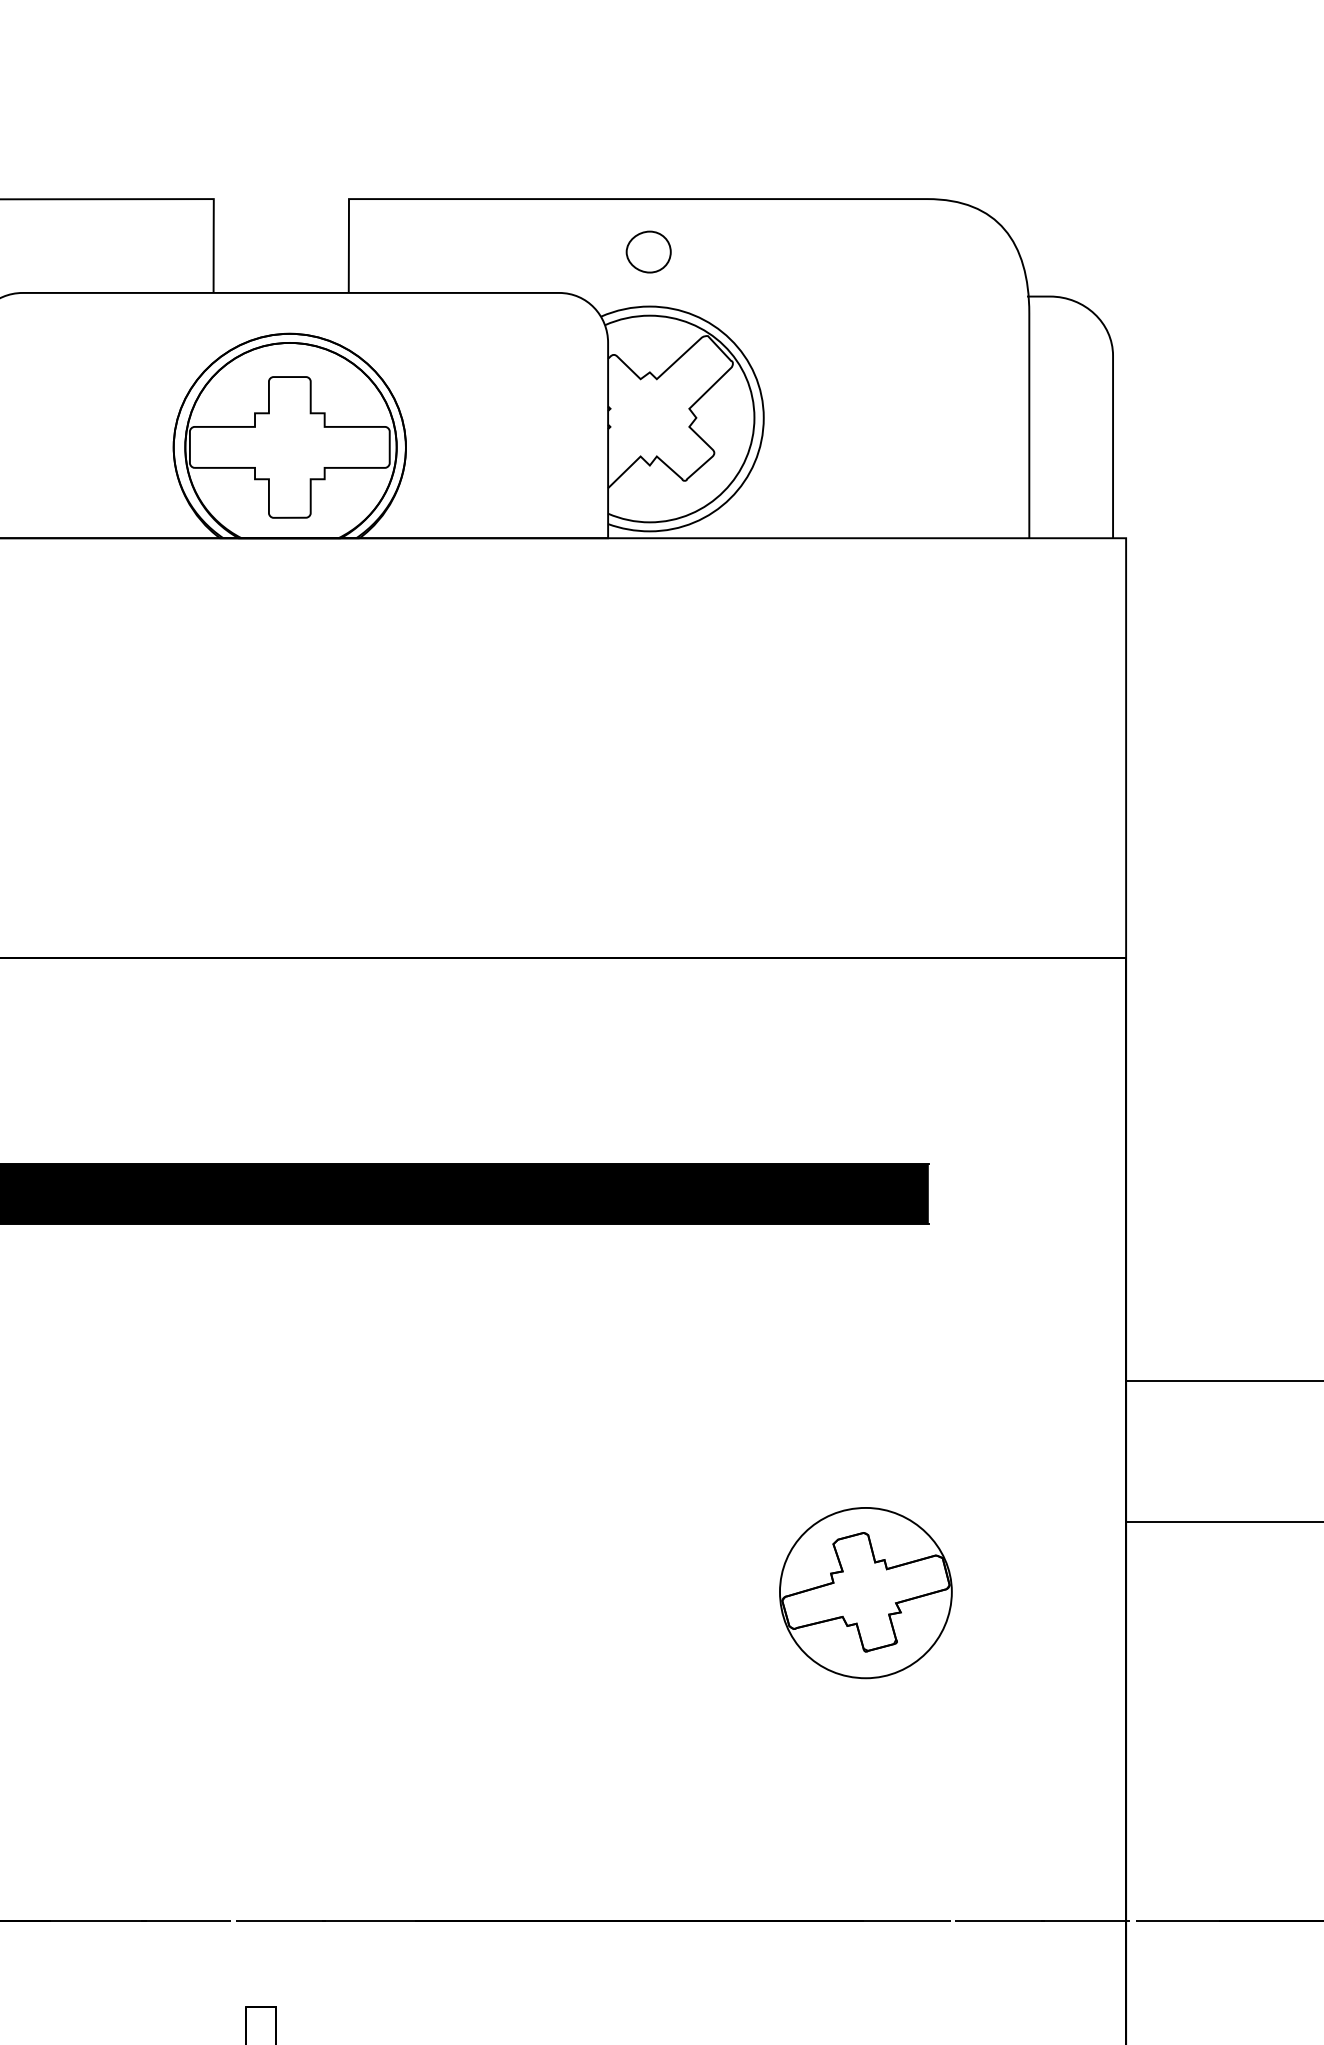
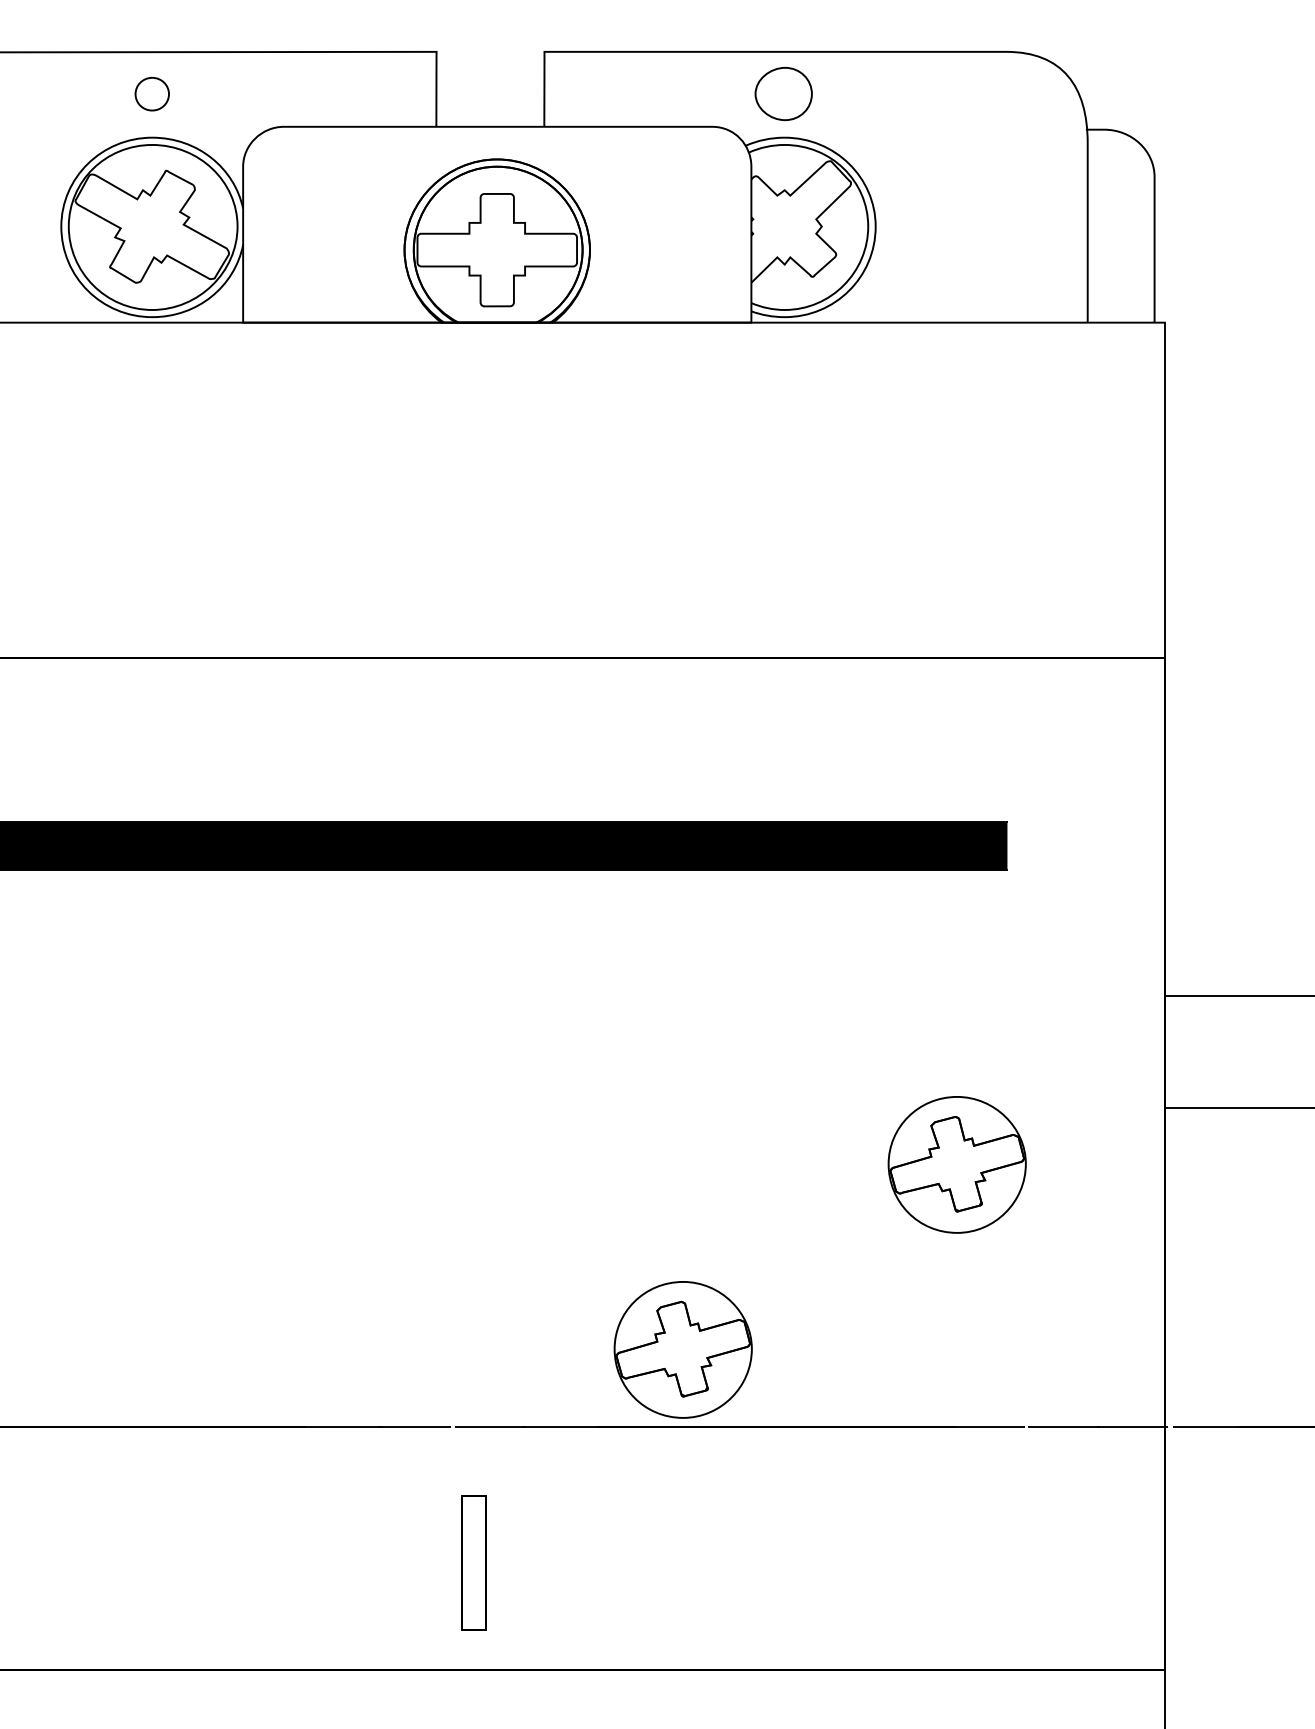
part: (648, 252) -> (783, 94), size x1.6
part: (521, 1824) -> (682, 1349), added

